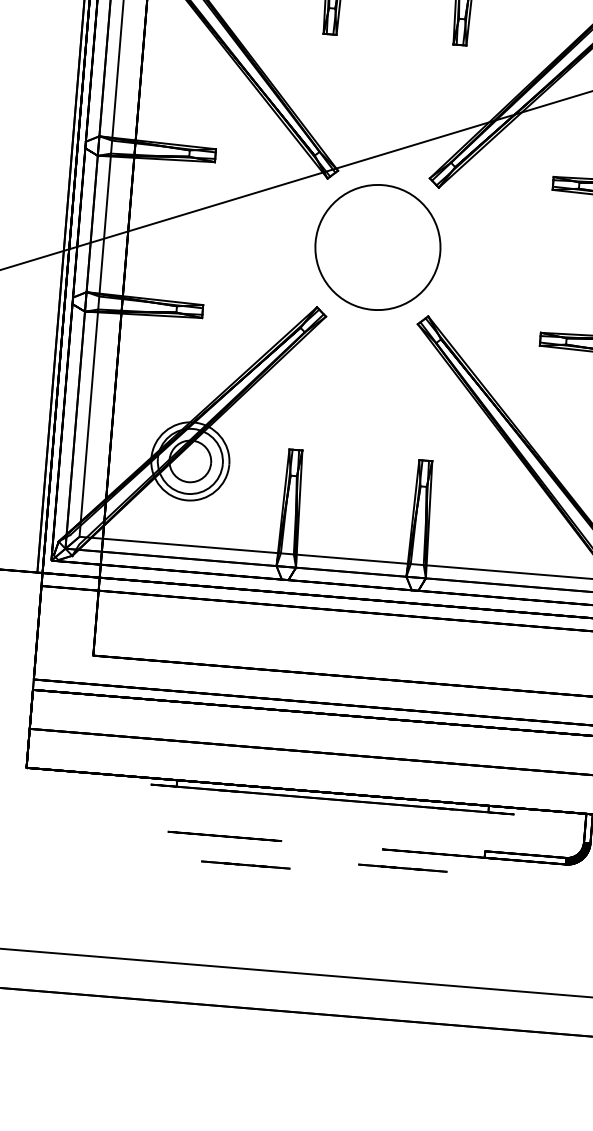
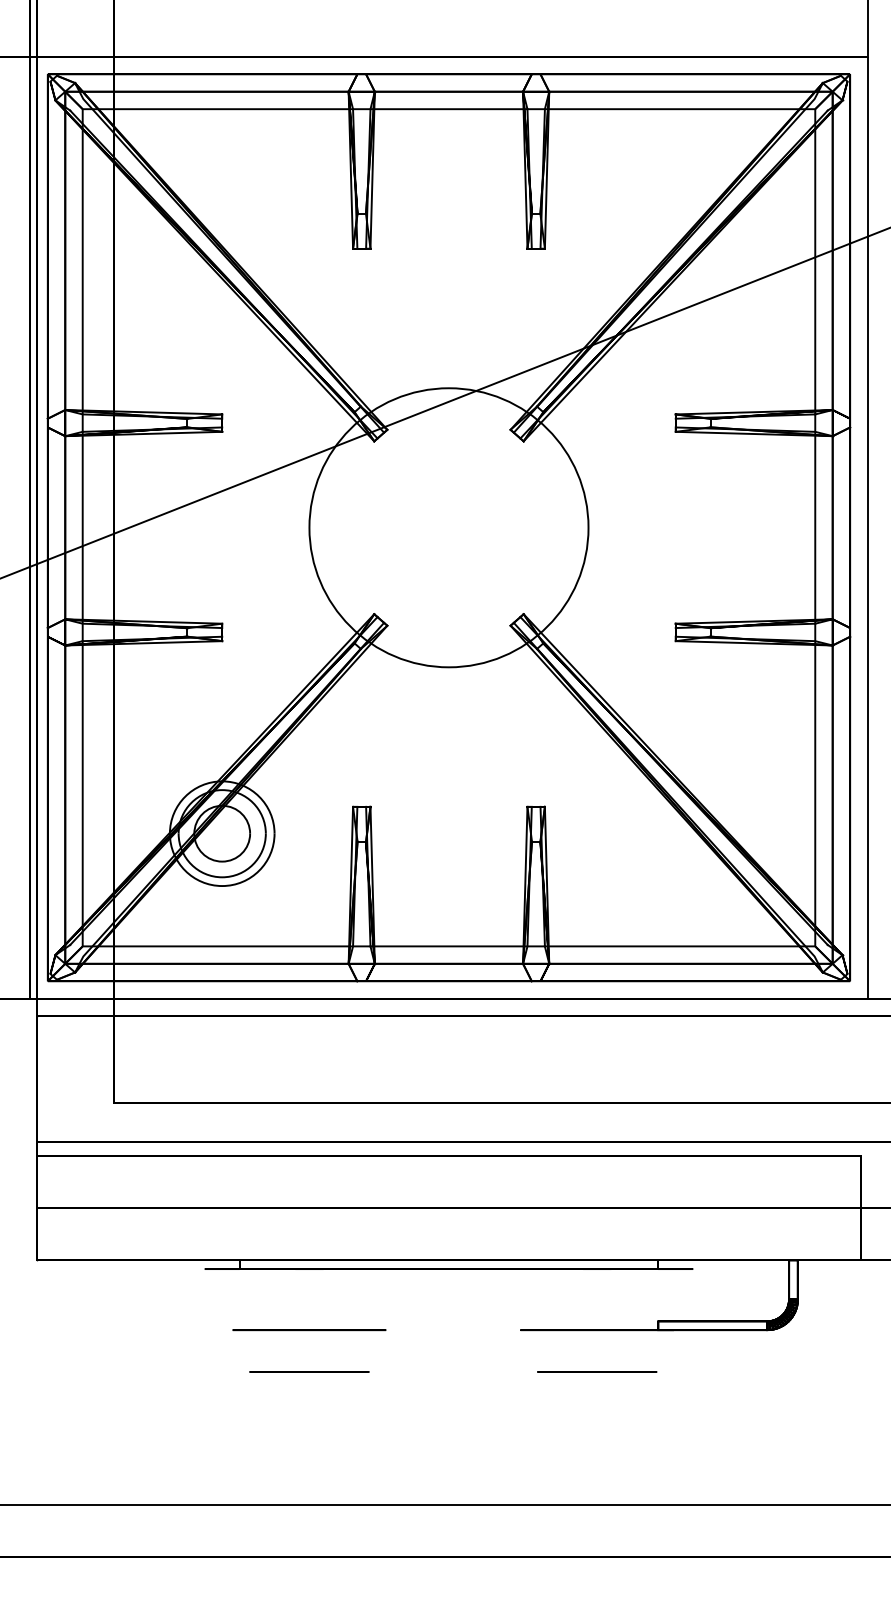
circle: (377, 247) -> (448, 527), size x1.67
line: (245, 864) -> (309, 1371), moved
line: (403, 867) -> (597, 1371), moved

